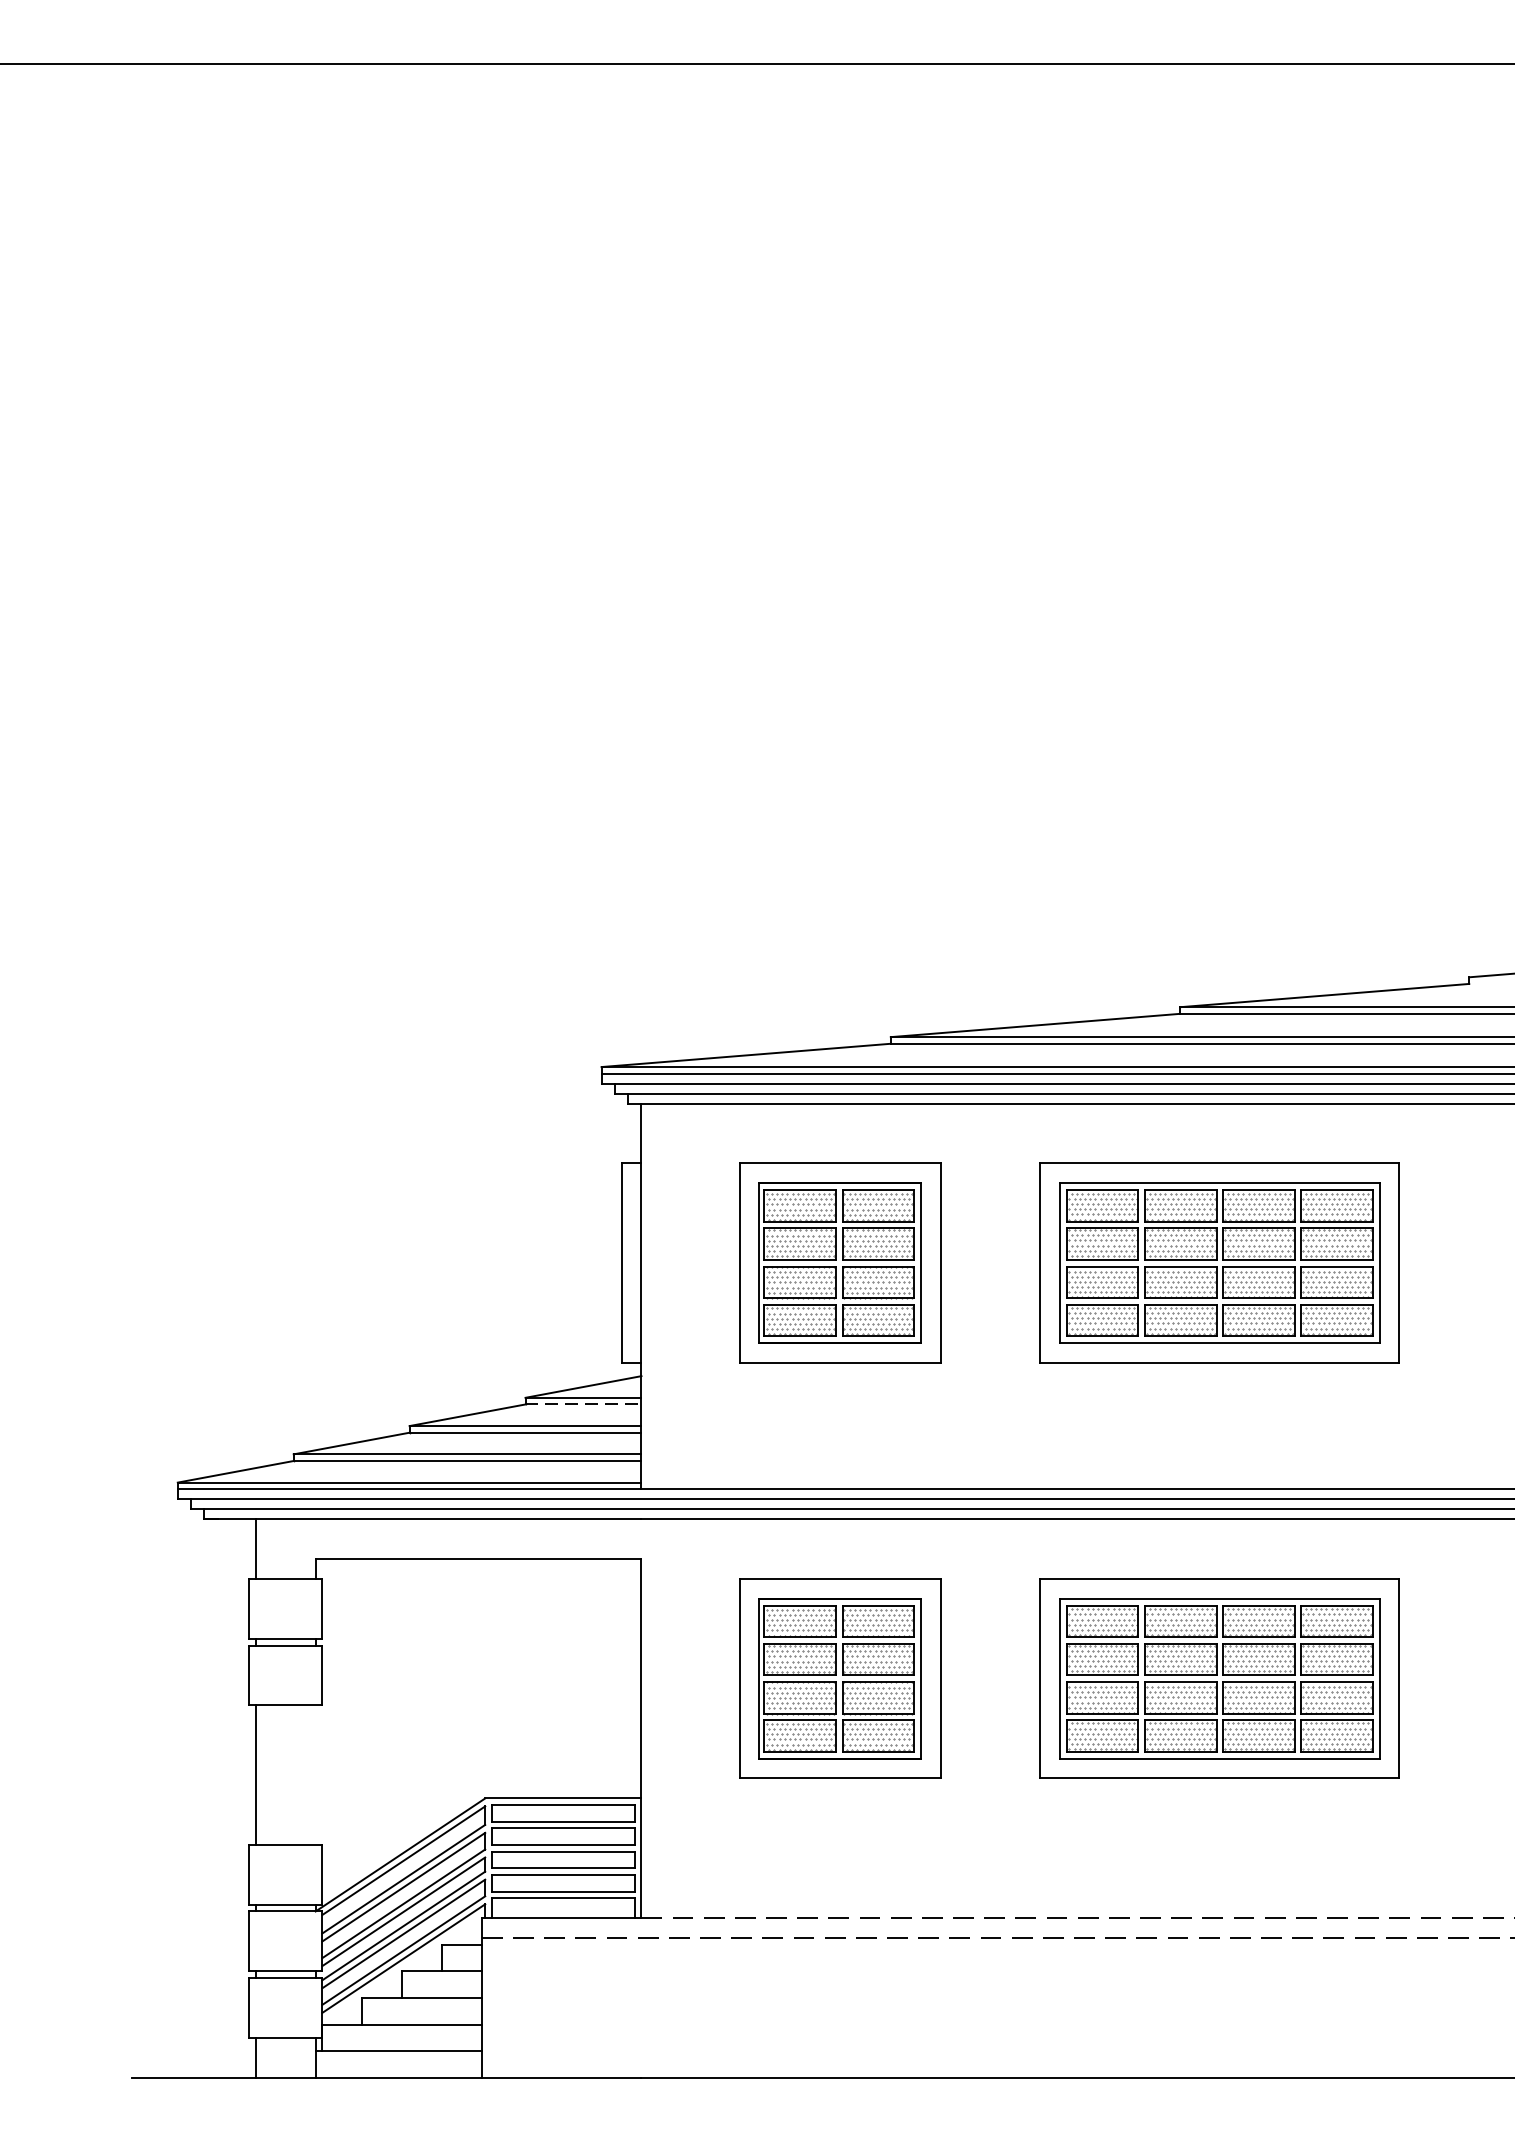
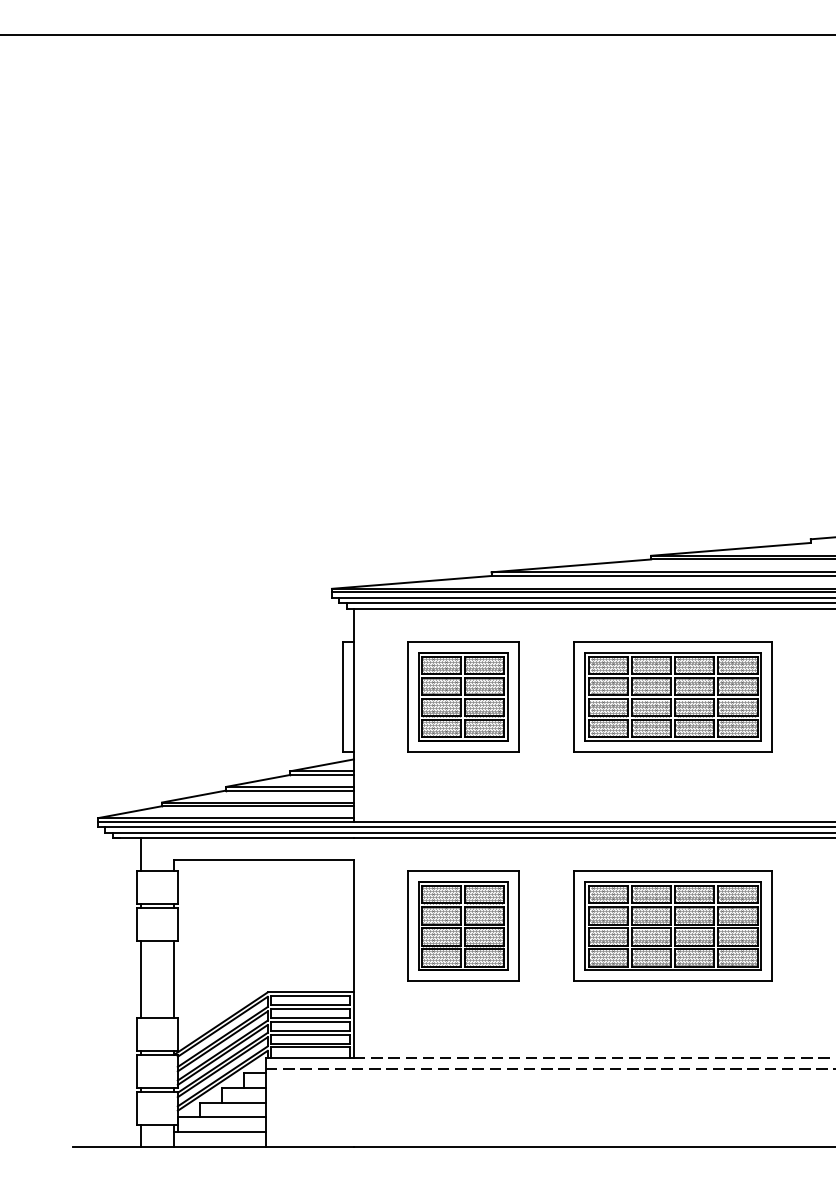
line: (582, 1405) -> (321, 775), dashed -> solid
line: (316, 1775) -> (174, 979), added

